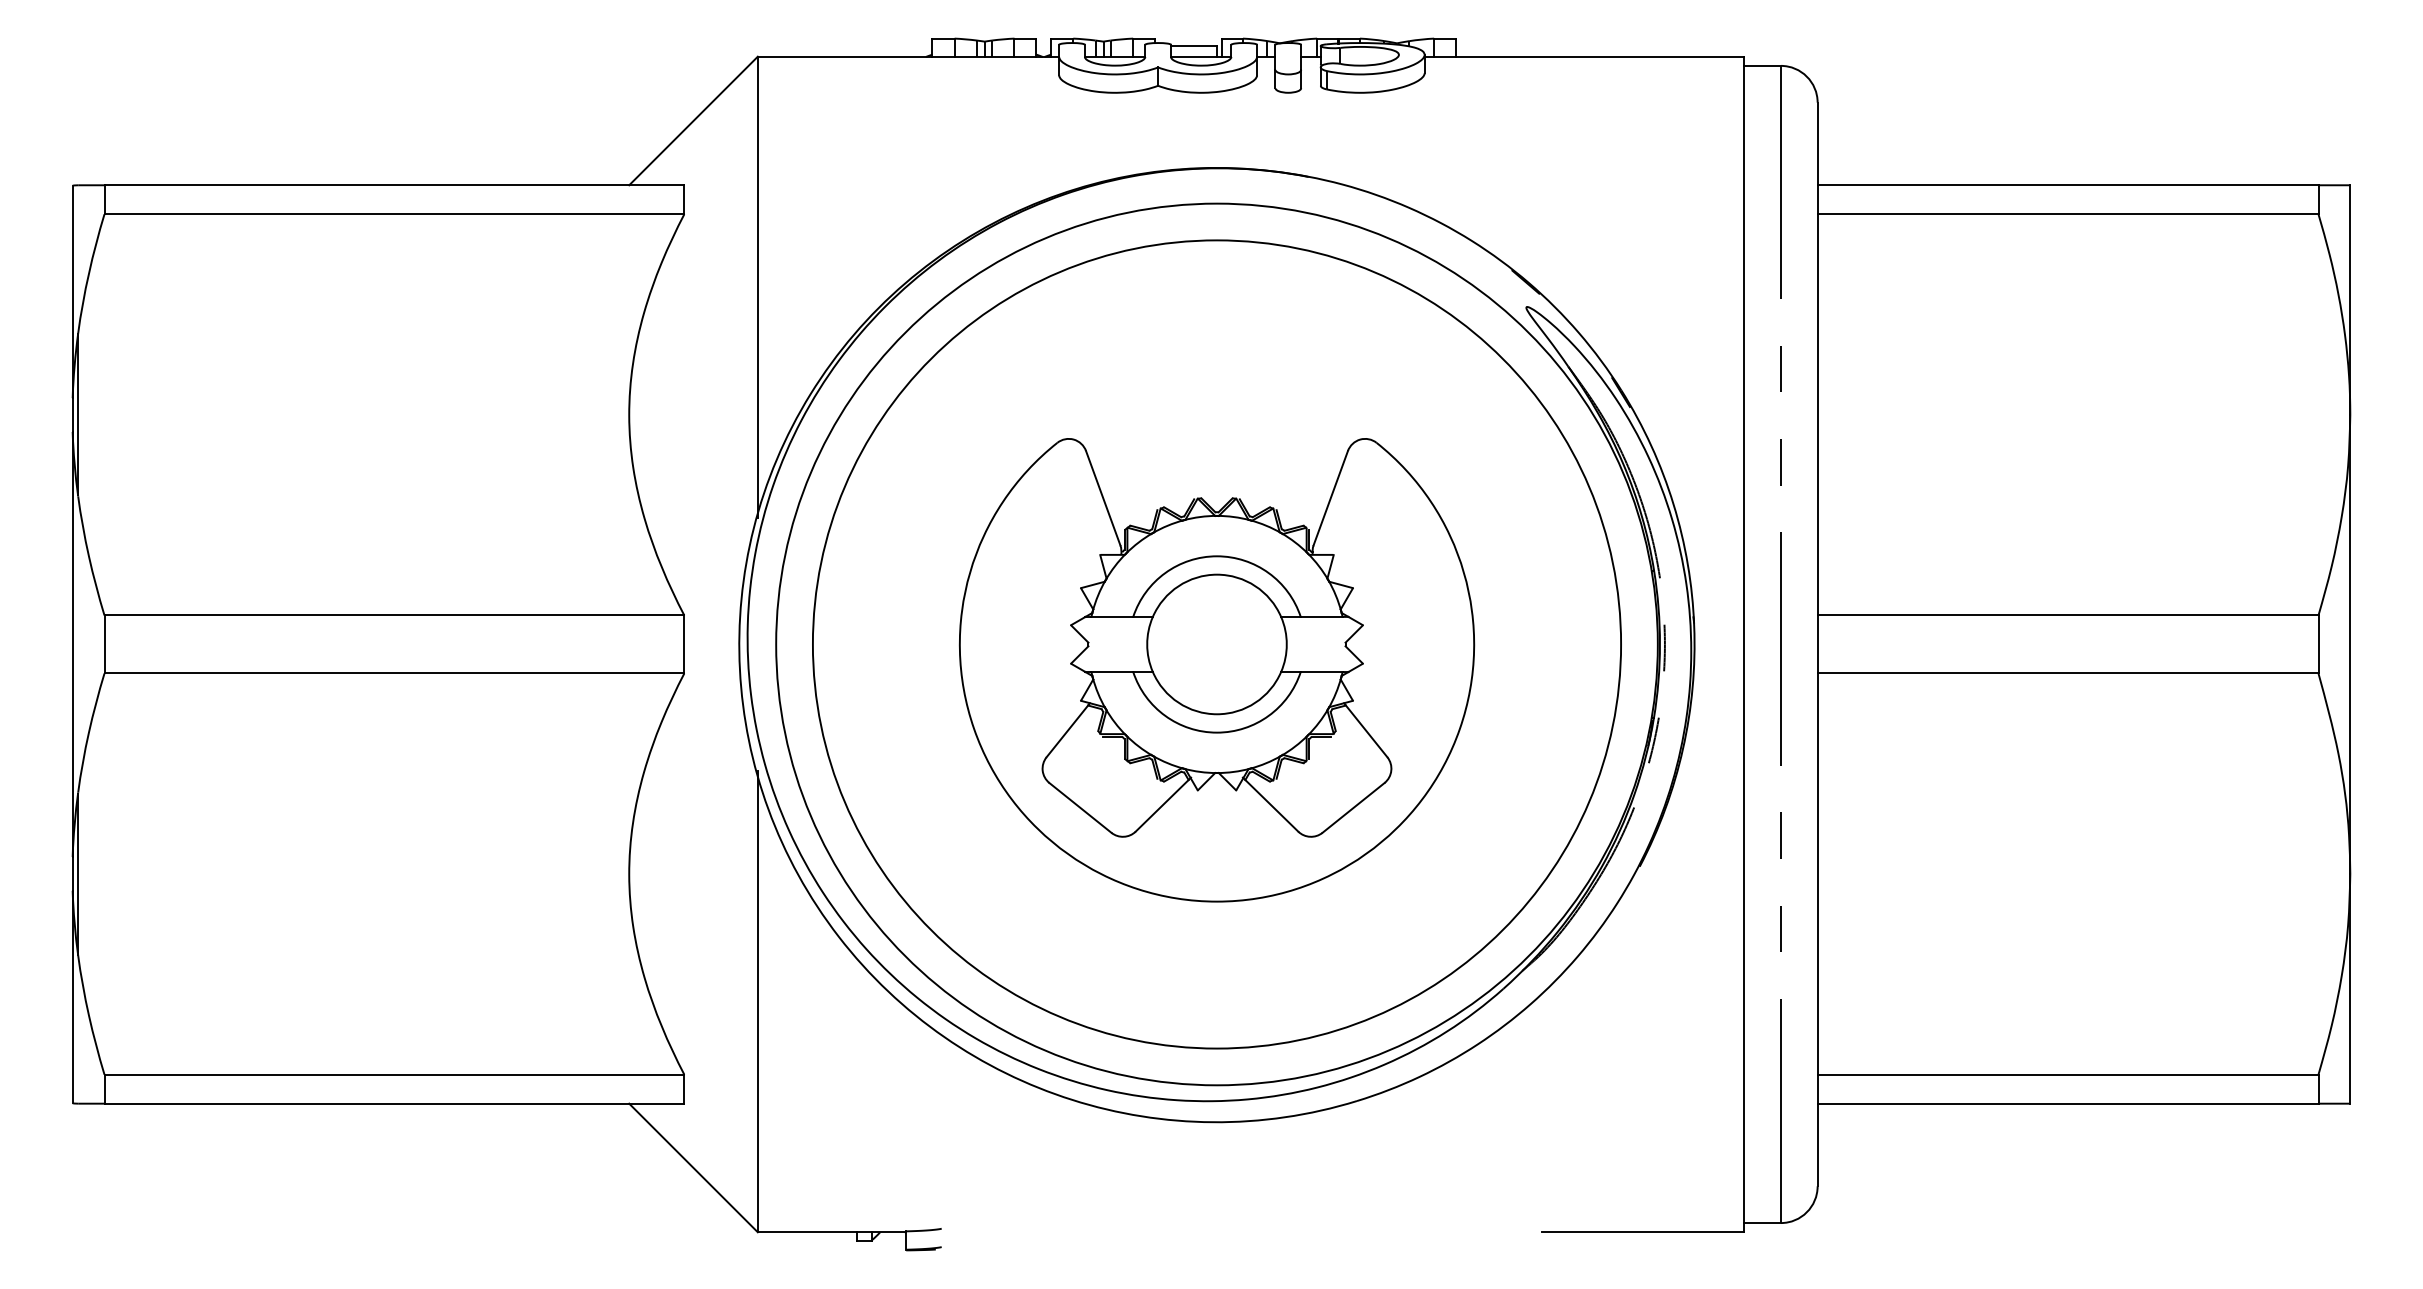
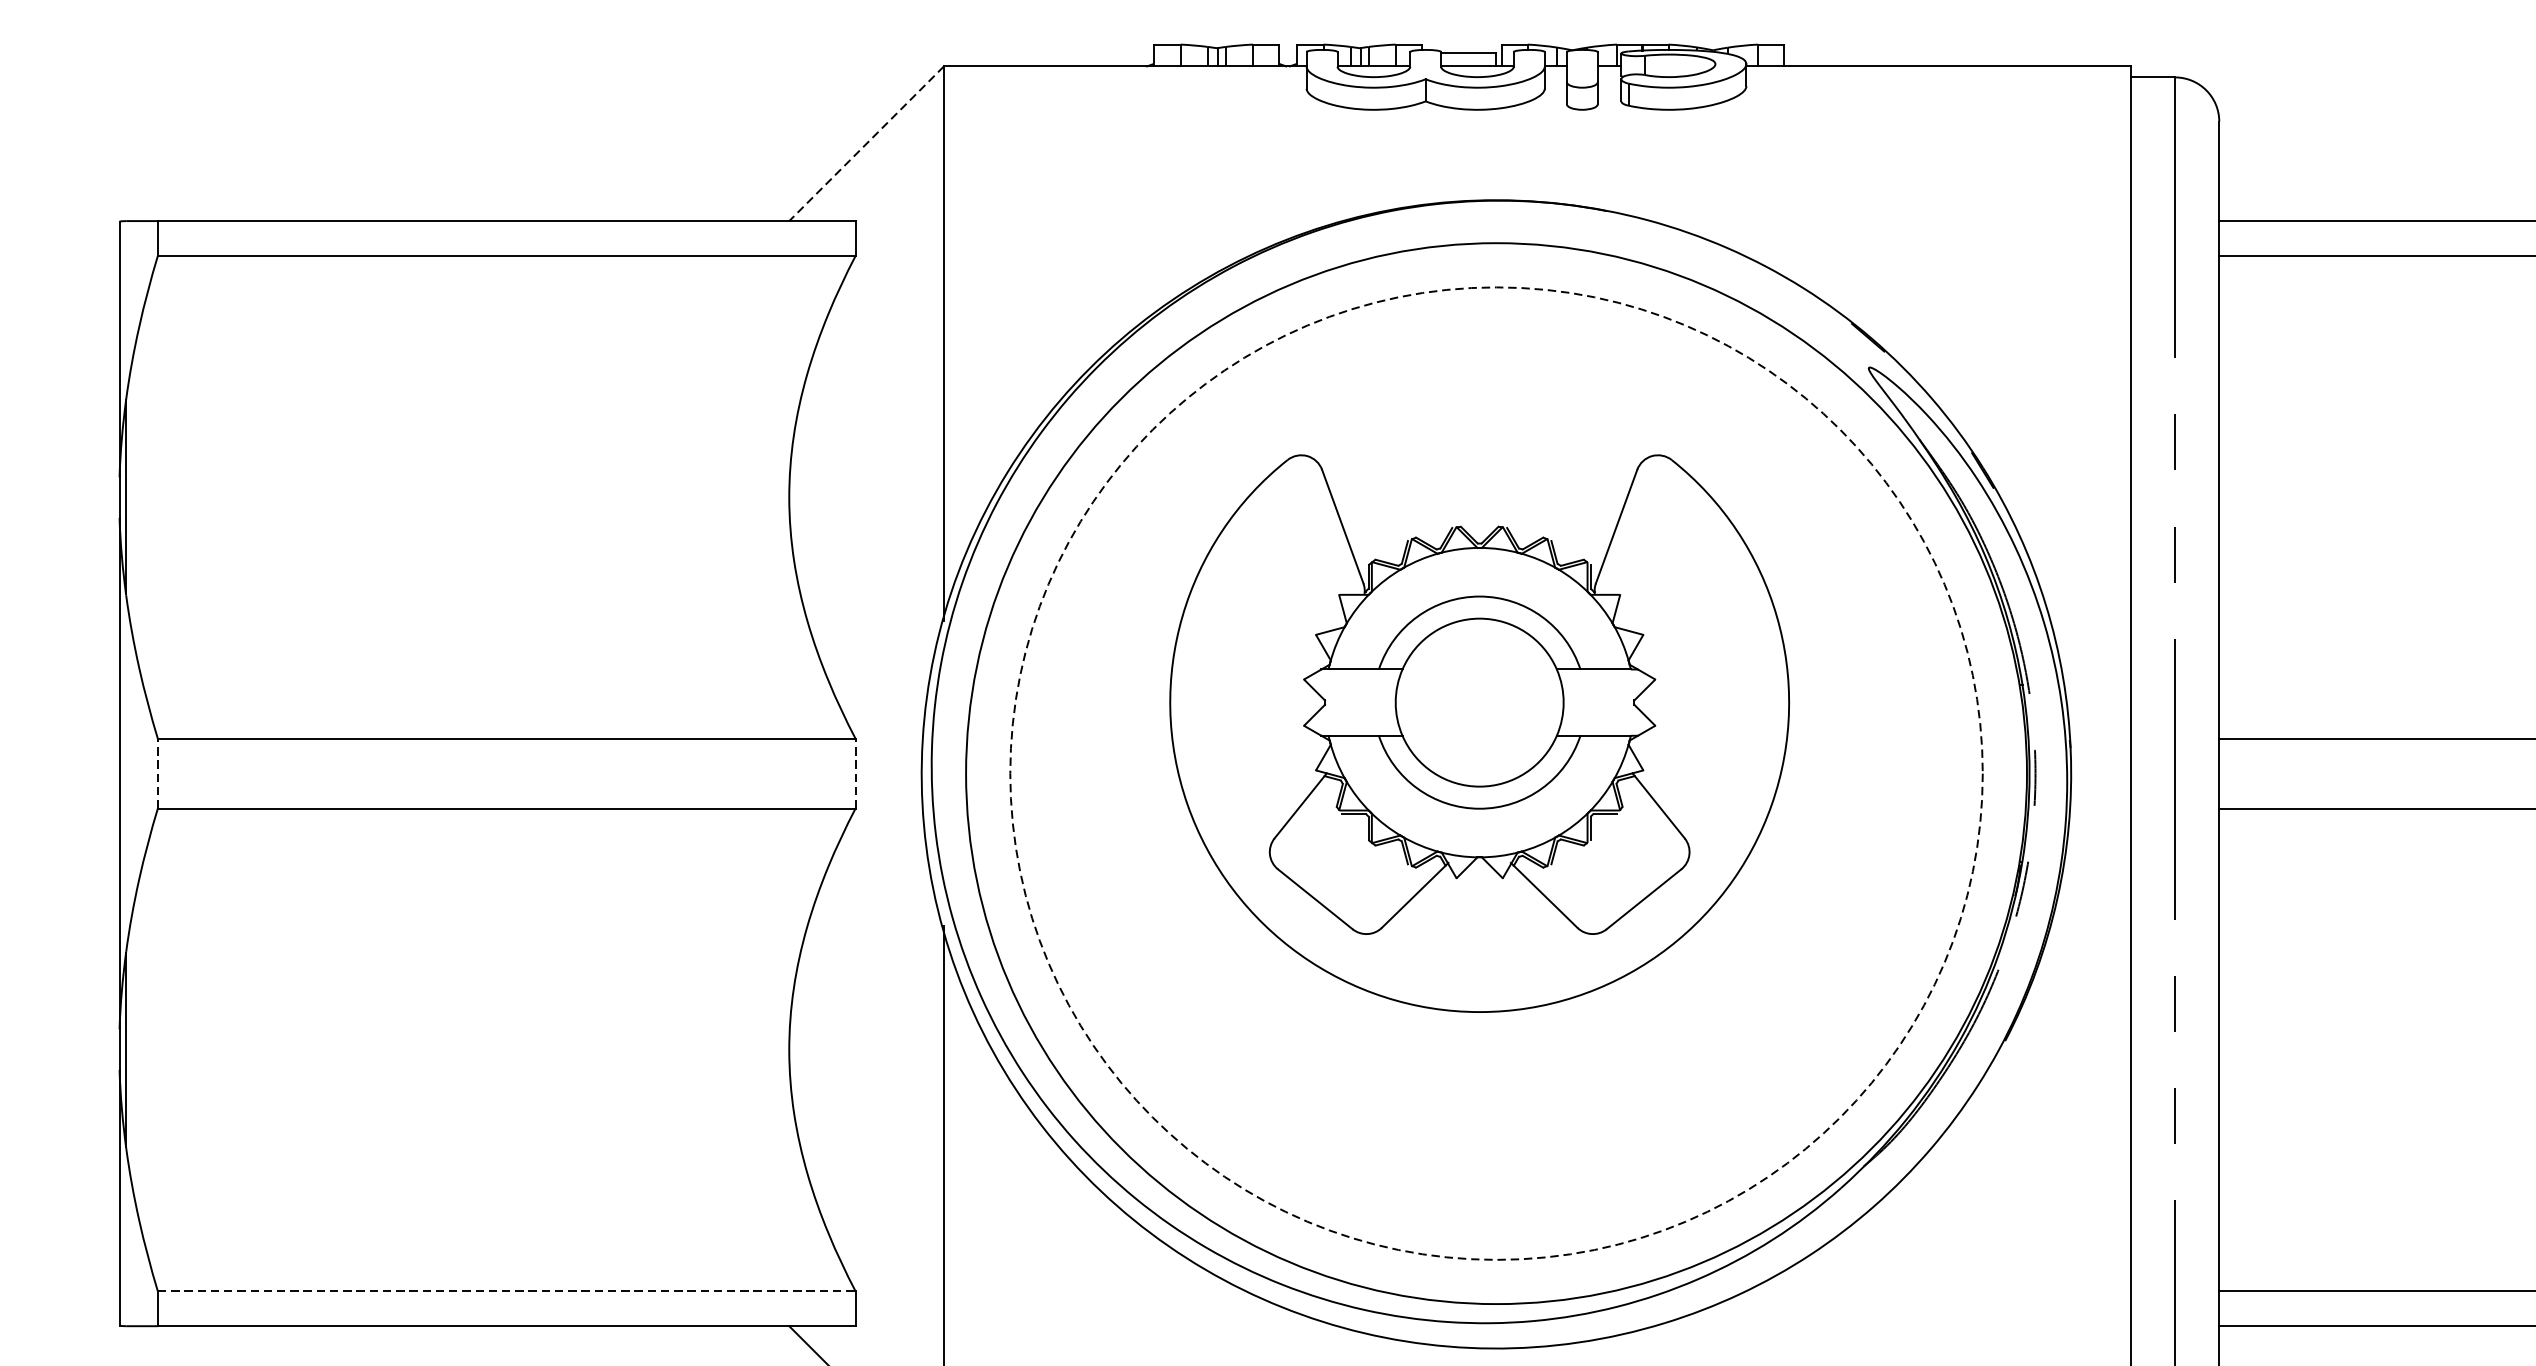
line: (693, 120) -> (866, 143), solid -> dashed
line: (104, 643) -> (157, 772), solid -> dashed
line: (684, 643) -> (855, 772), solid -> dashed
circle: (1216, 644) -> (1495, 773), solid -> dashed
part: (1216, 670) -> (1479, 733), moved
line: (394, 1074) -> (506, 1291), solid -> dashed

